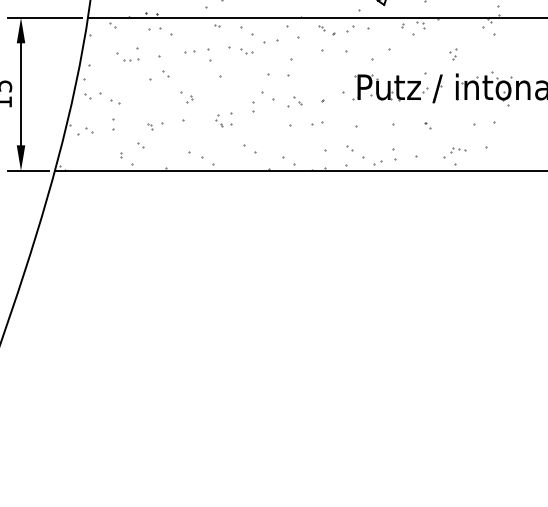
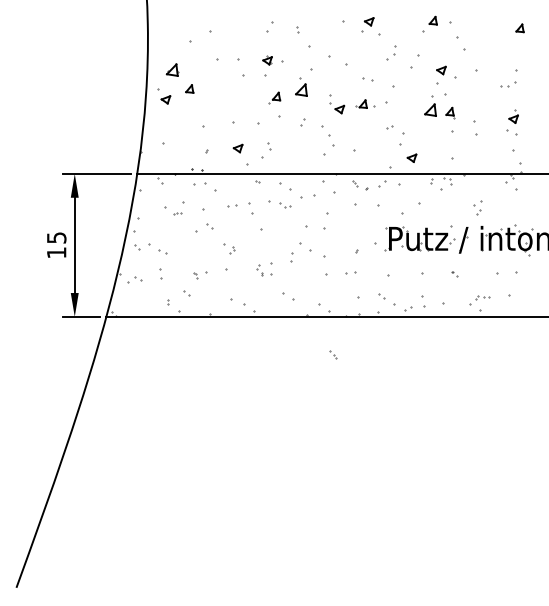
part: (453, 54) -> (478, 208), size x1.4
part: (131, 60) -> (177, 213), size x0.6
part: (298, 100) -> (333, 354), moved

